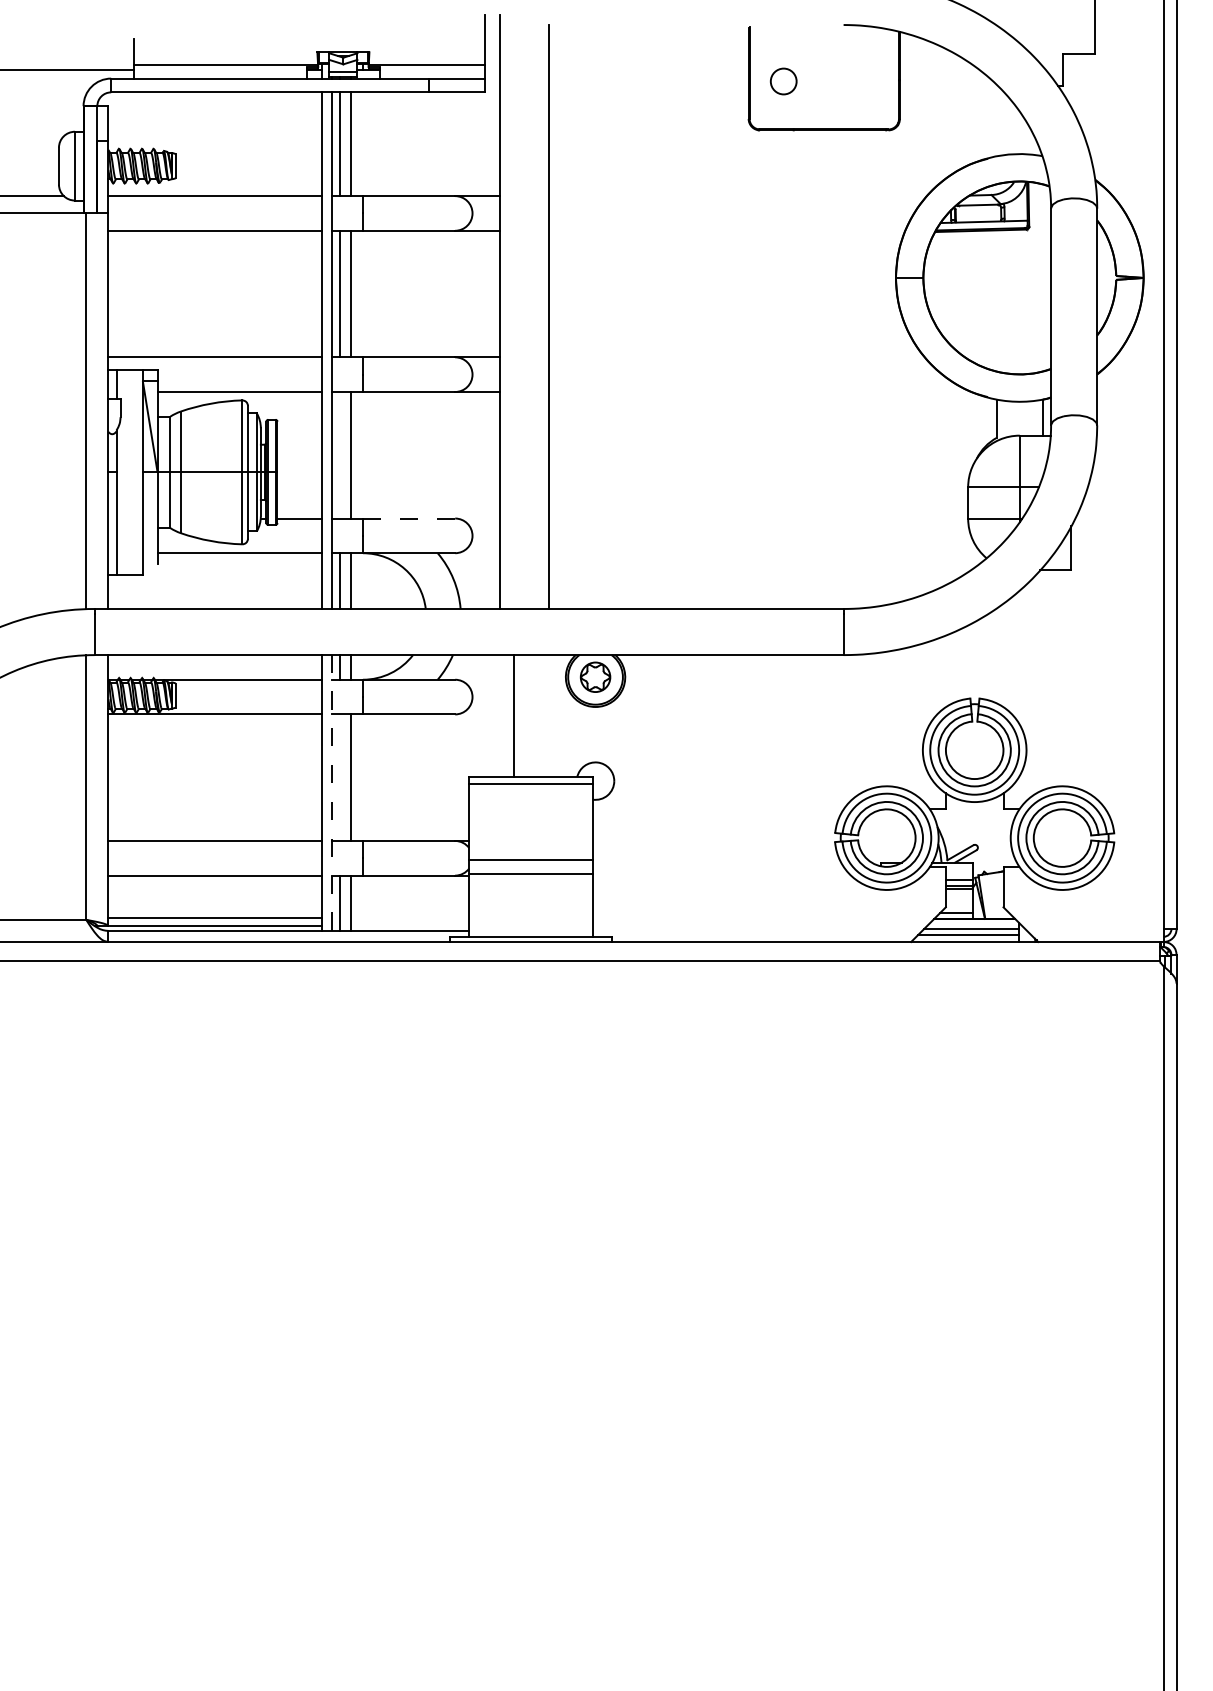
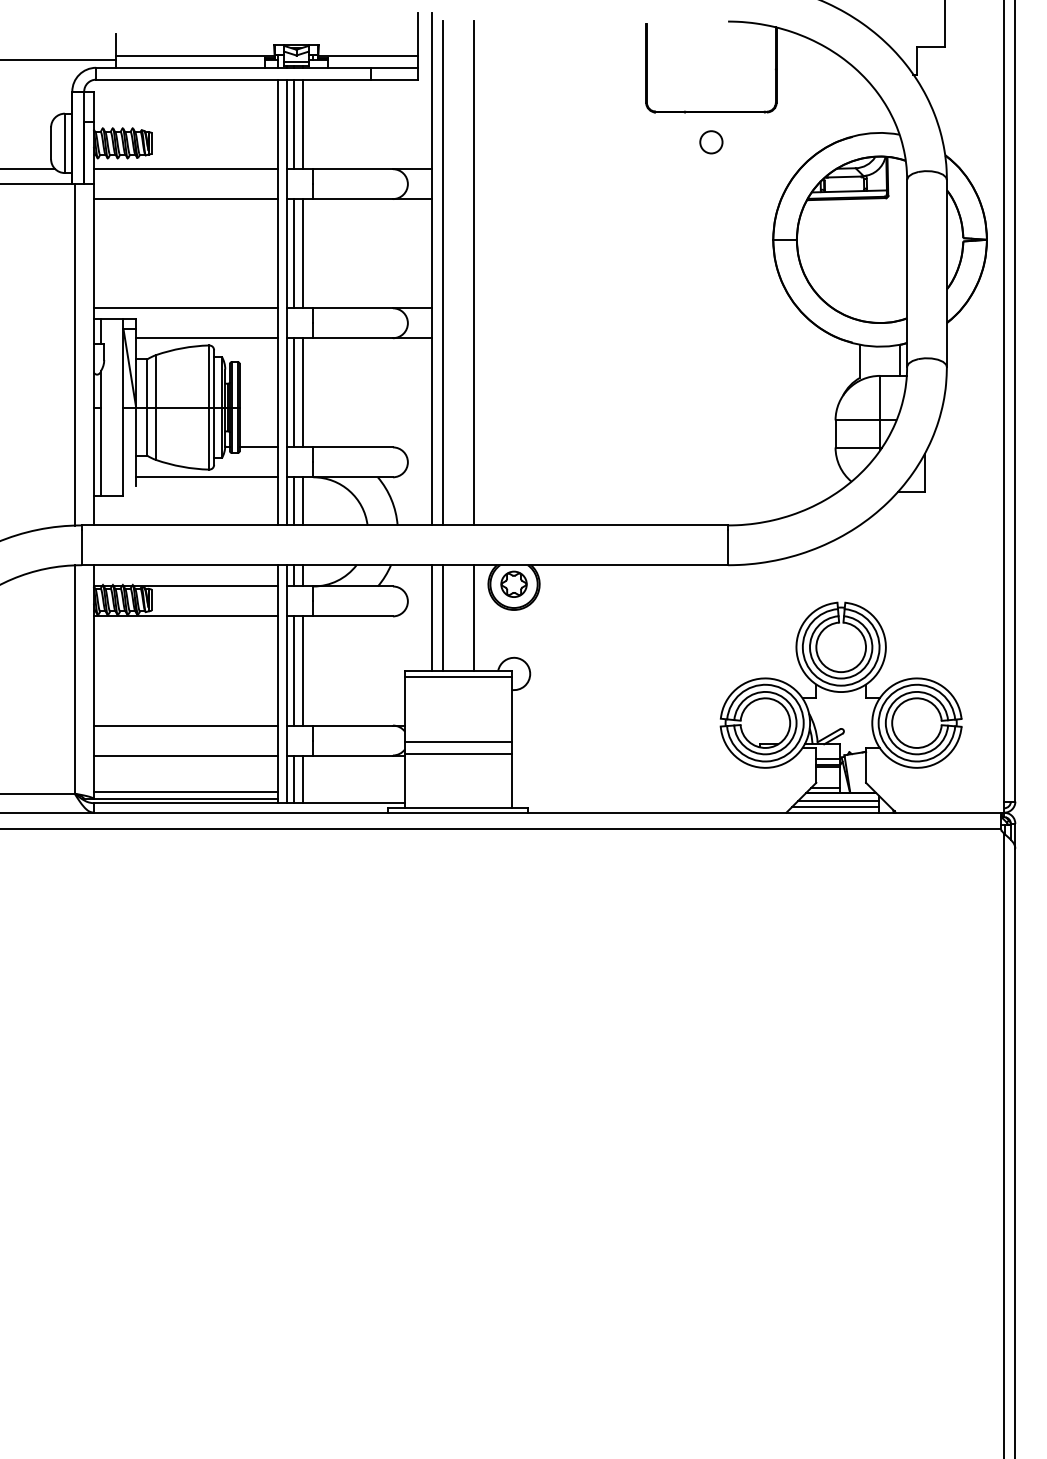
circle: (783, 81) -> (711, 142), moved
line: (513, 316) -> (443, 273), added
line: (339, 454) -> (293, 392), added
line: (409, 518) -> (353, 447), dashed -> solid
line: (499, 715) -> (431, 617), added
line: (549, 715) -> (474, 617), added
line: (339, 777) -> (293, 670), added
line: (331, 793) -> (286, 684), dashed -> solid

